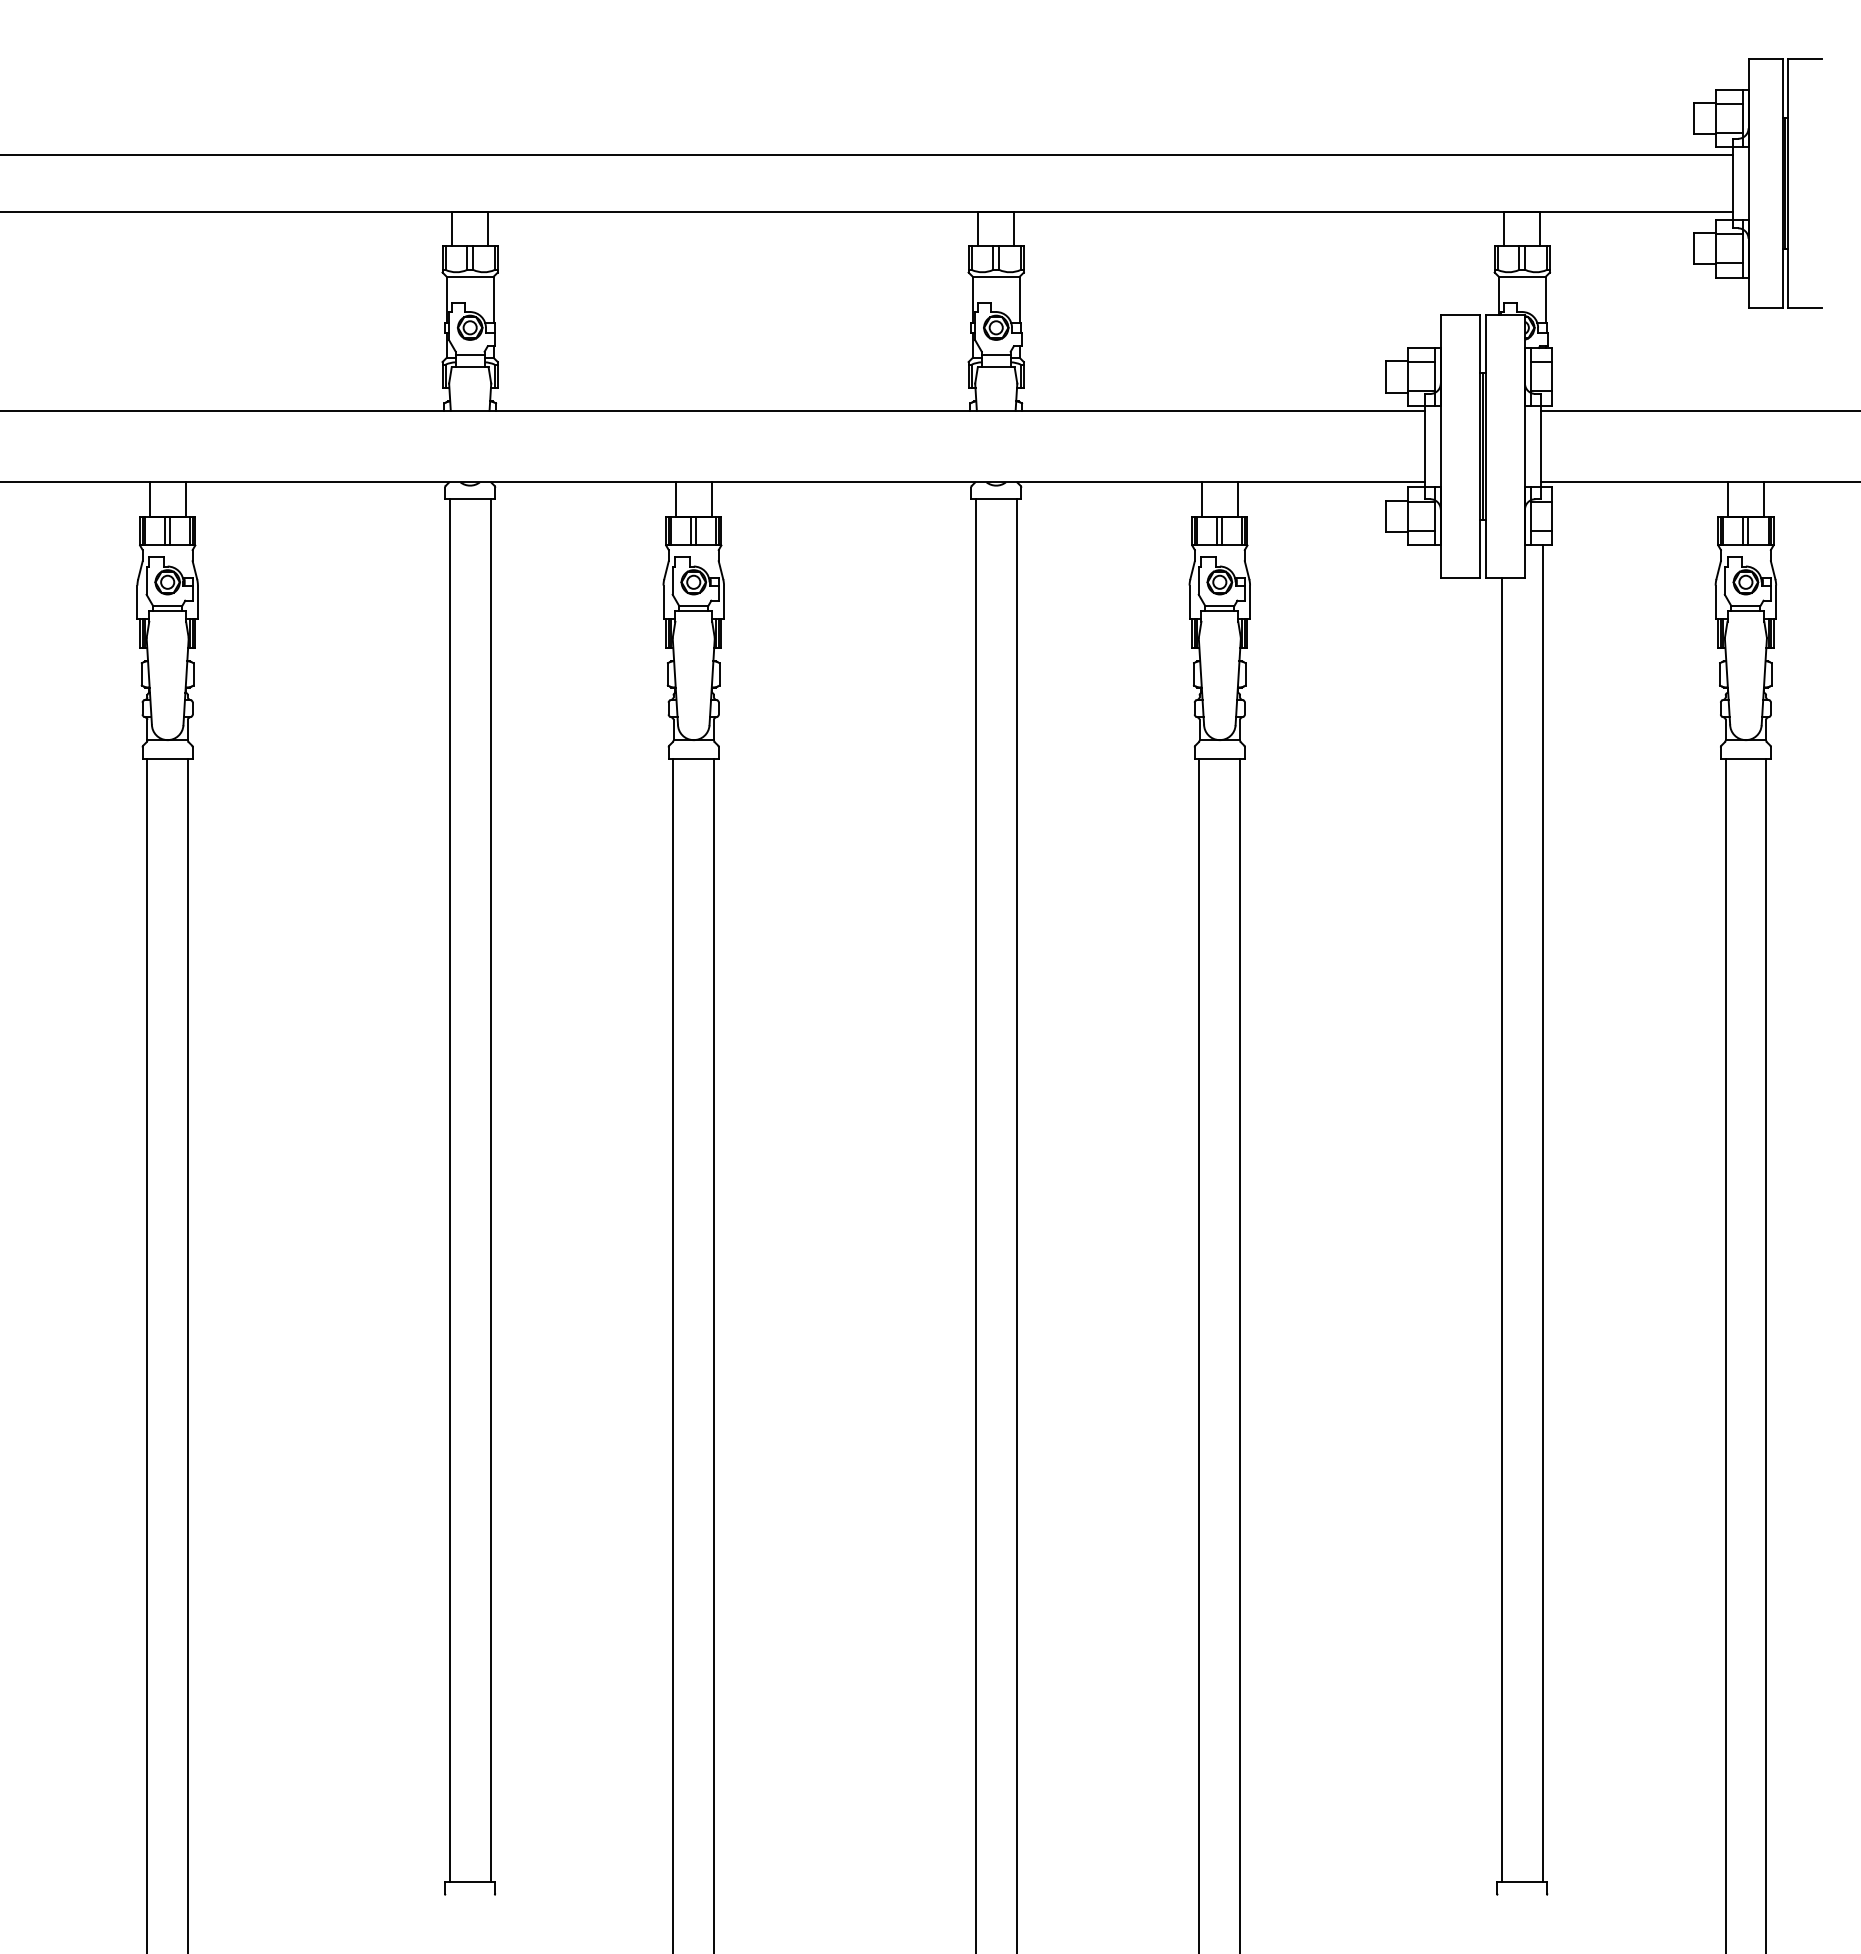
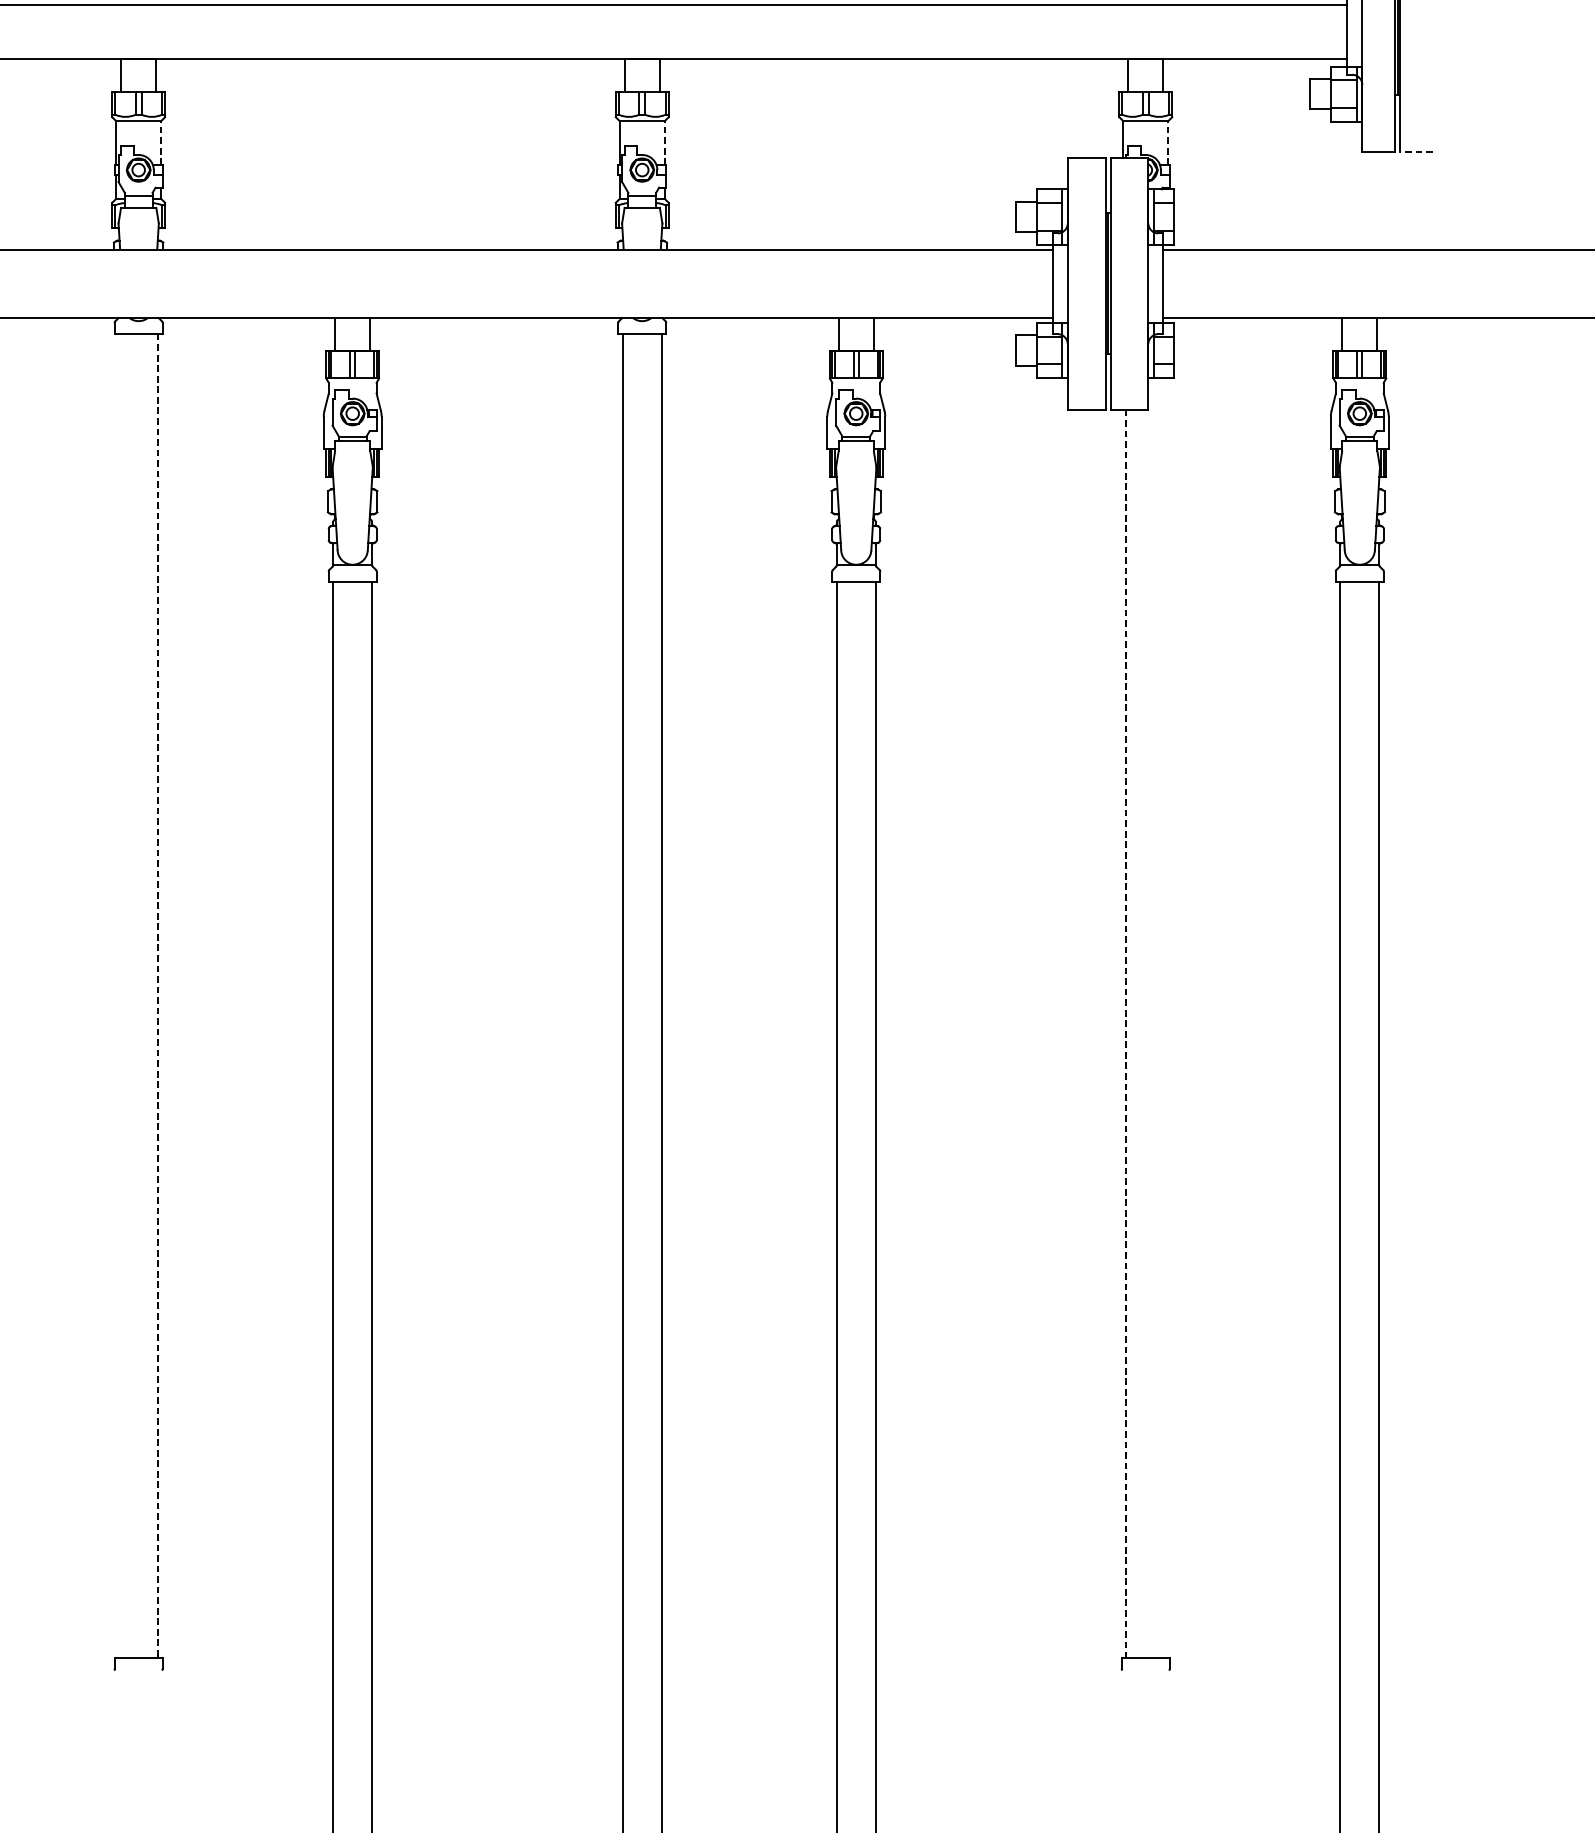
line: (493, 299) -> (161, 142), solid -> dashed
line: (1019, 299) -> (664, 142), solid -> dashed
line: (1546, 299) -> (1168, 142), solid -> dashed
line: (1804, 308) -> (1415, 151), solid -> dashed
line: (449, 1190) -> (118, 995), removed
line: (490, 1190) -> (158, 995), solid -> dashed
line: (1542, 1213) -> (1165, 1017), removed
line: (1501, 1230) -> (1125, 1034), solid -> dashed

